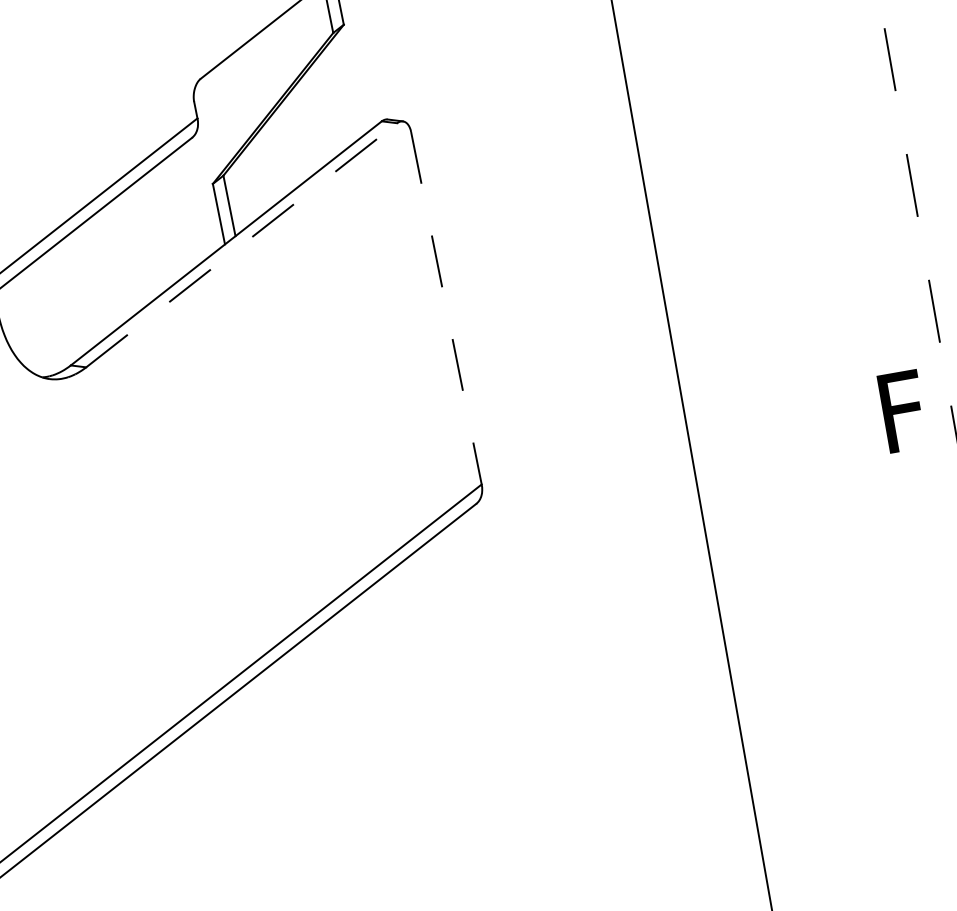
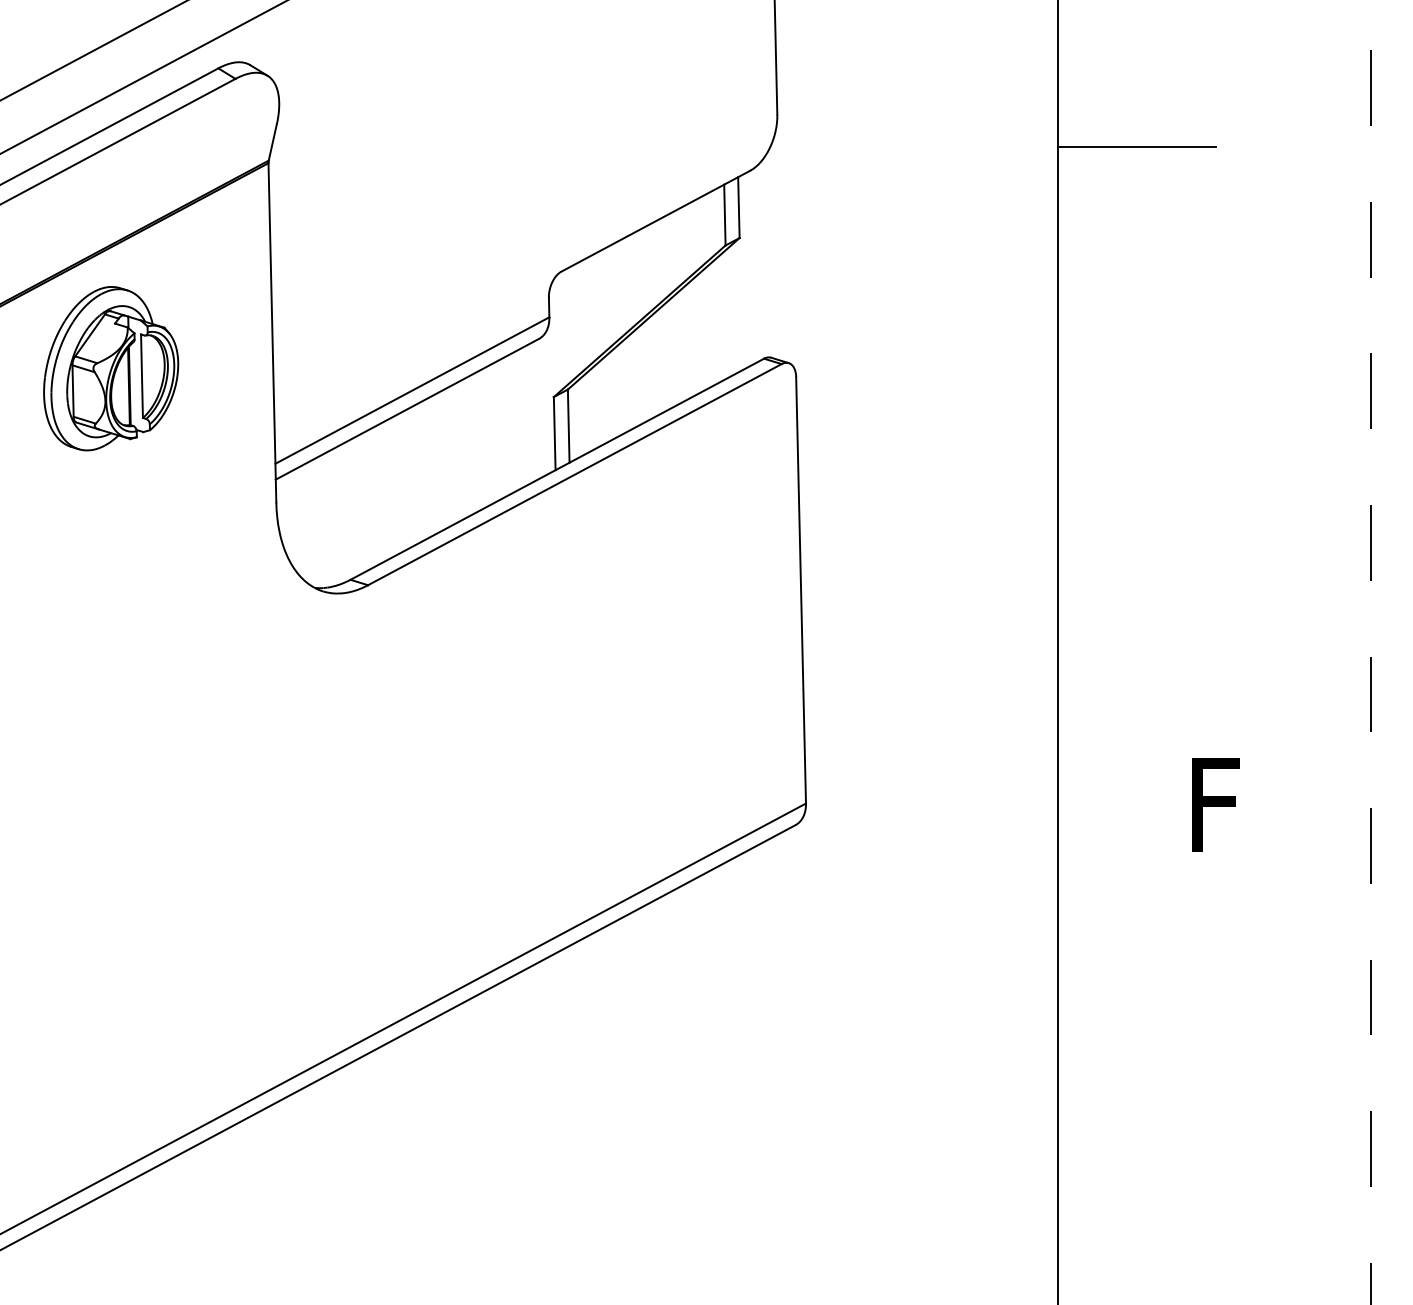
line: (242, 245) -> (575, 474), dashed -> solid
line: (446, 308) -> (801, 590), dashed -> solid
text: (903, 411) -> (1215, 804), moved

